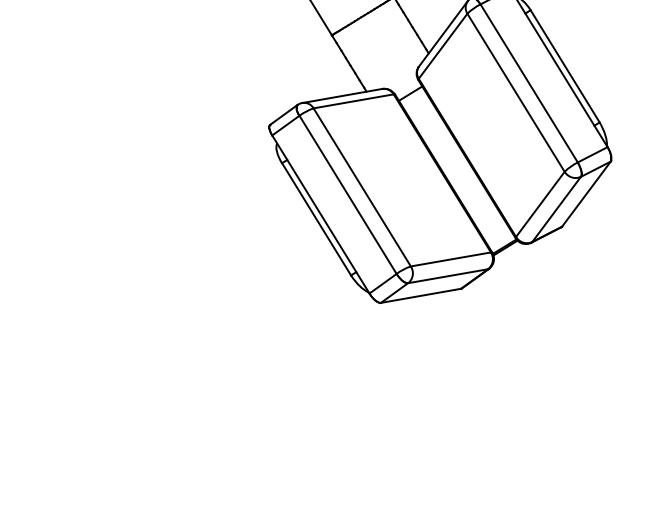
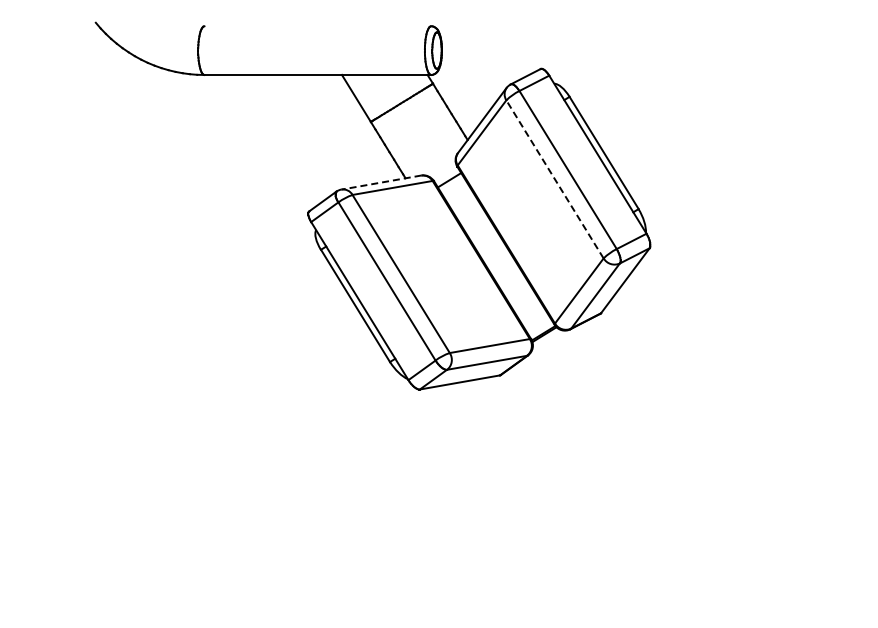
line: (515, 92) -> (554, 179), solid -> dashed
line: (342, 95) -> (381, 182), solid -> dashed

